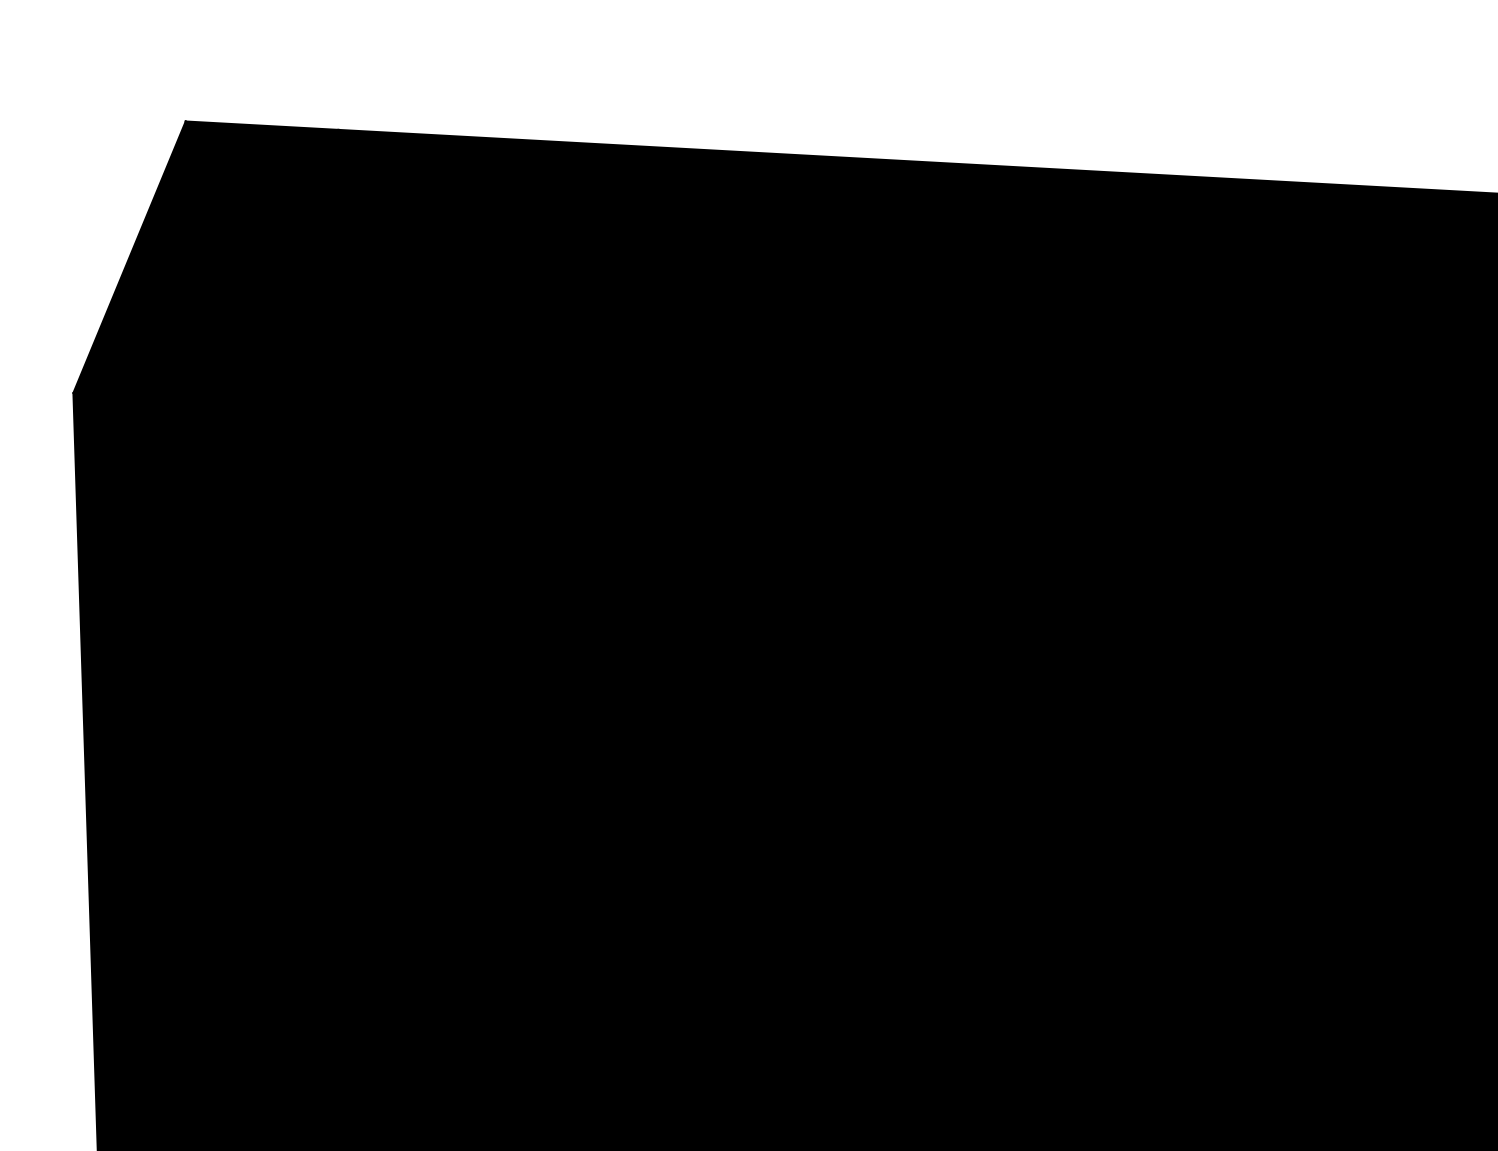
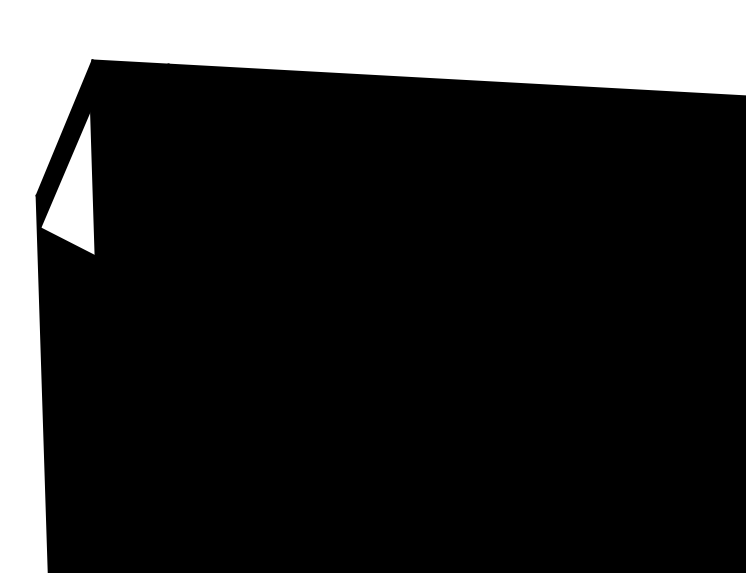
fill: (135, 366) -> (67, 182), removed

